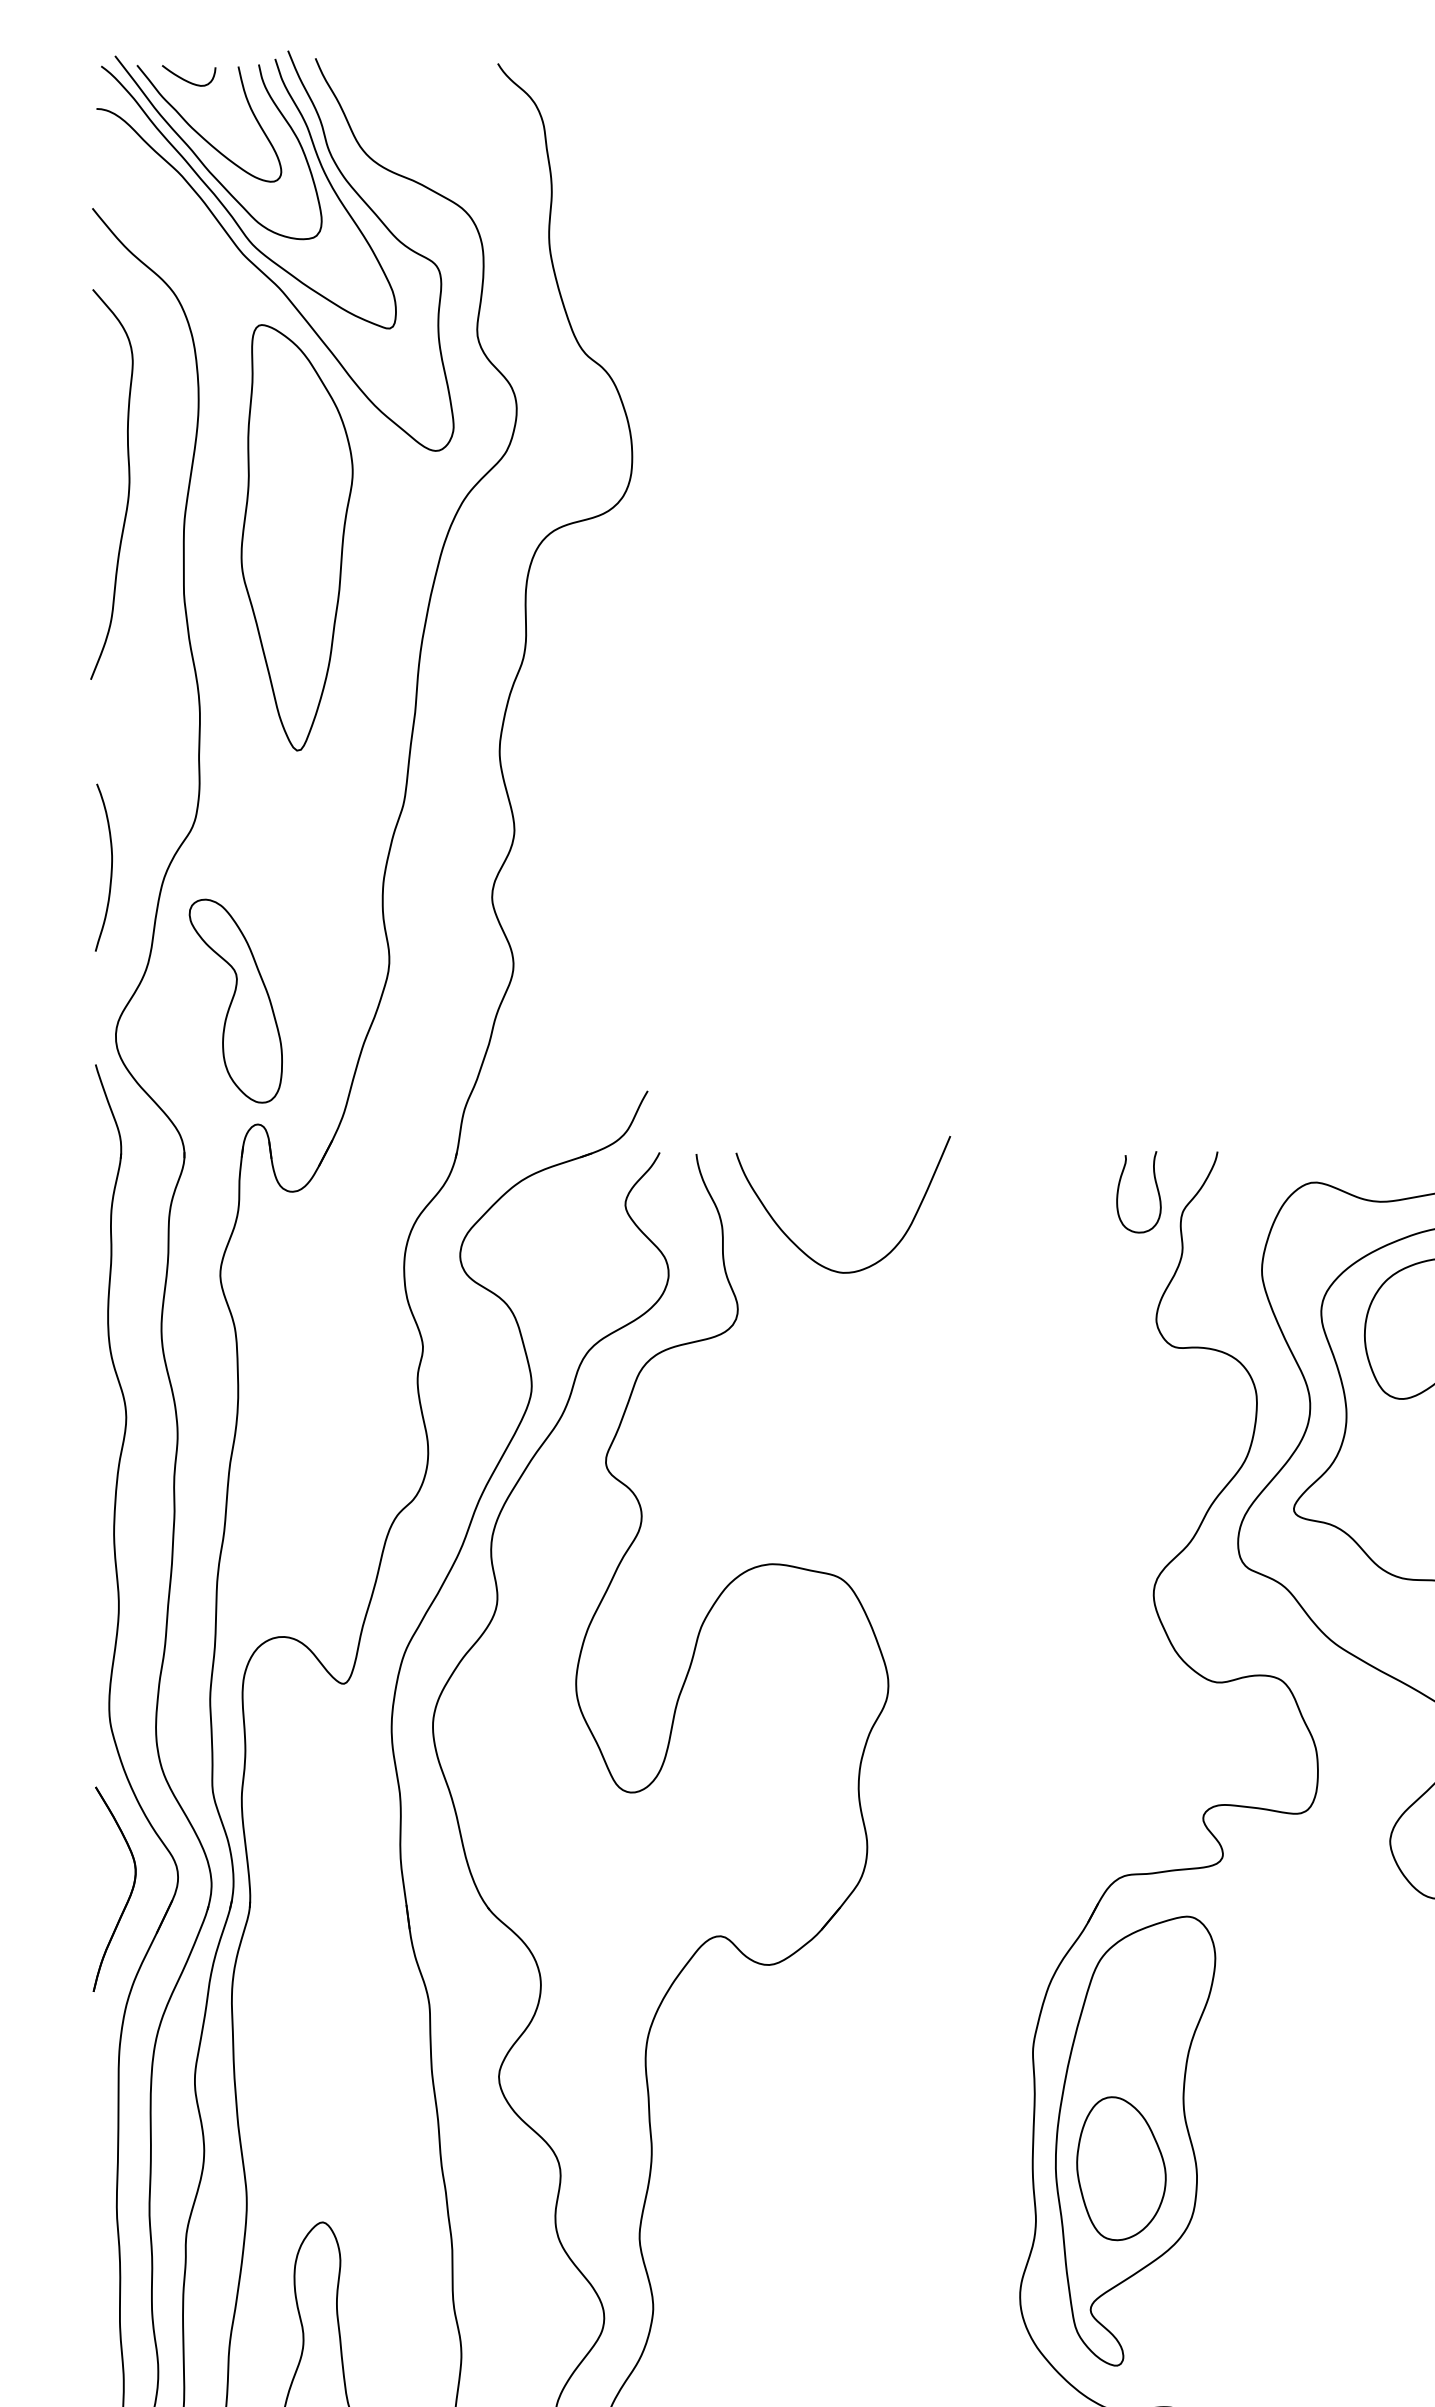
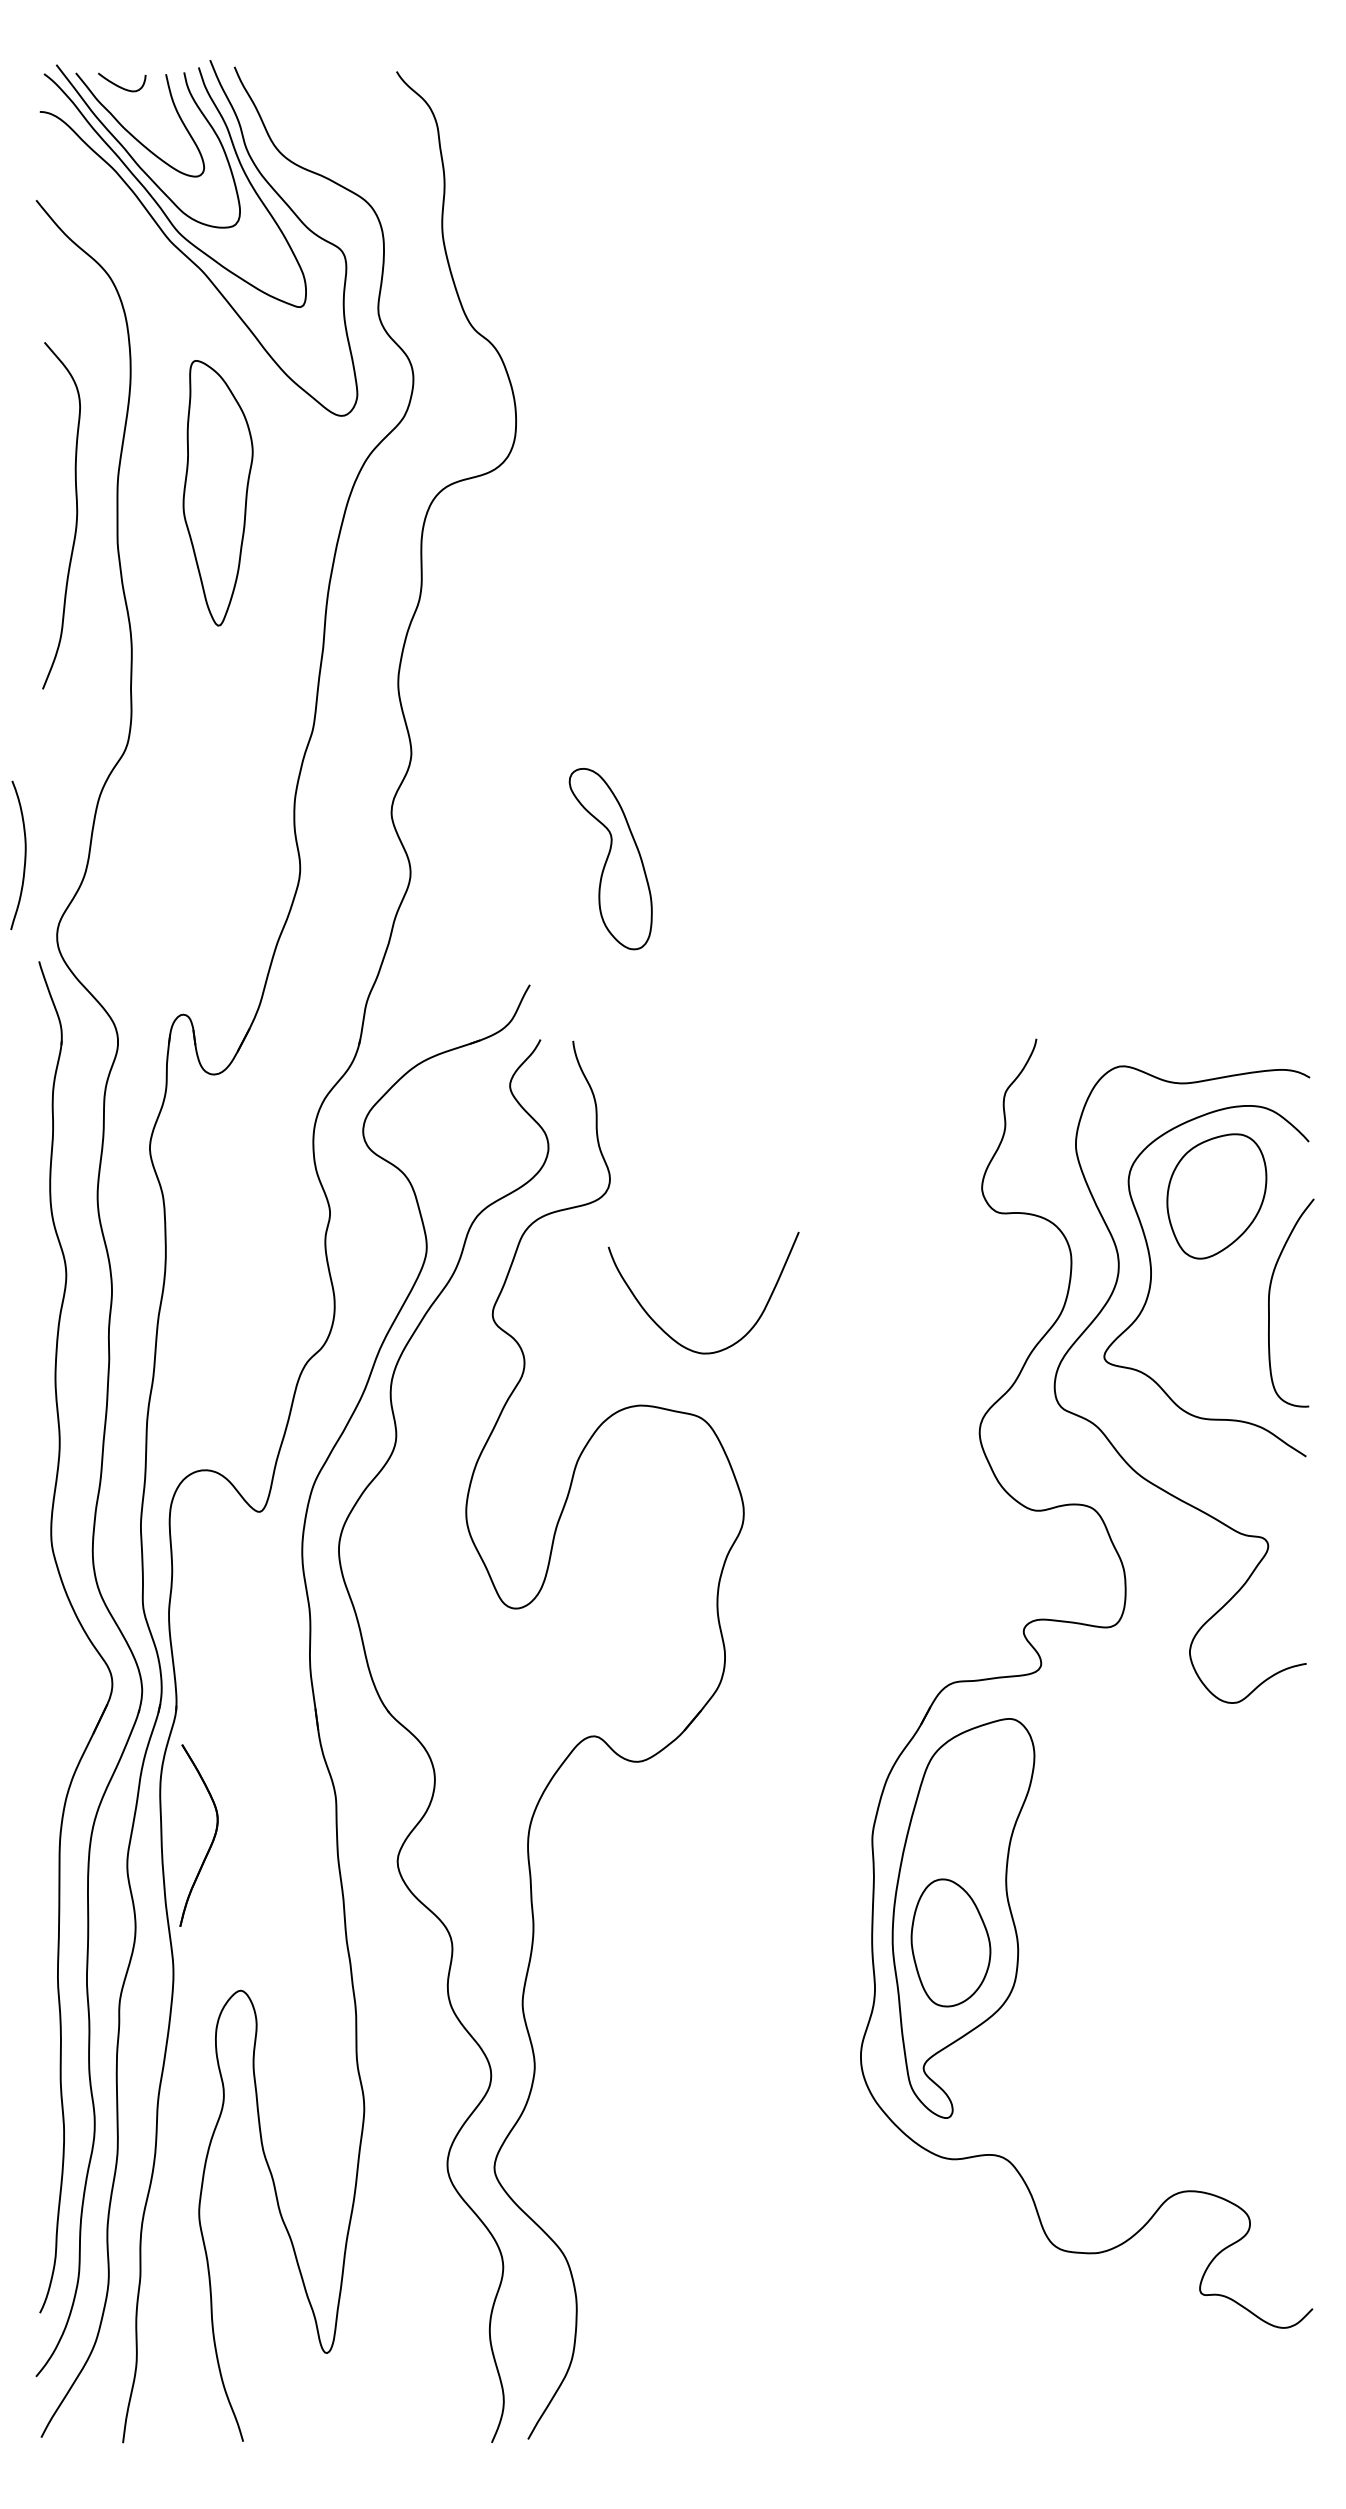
curve: (128, 484) -> (76, 515), moved
part: (296, 538) -> (217, 493), size x0.7
curve: (110, 867) -> (24, 855), moved
part: (235, 1001) -> (610, 859), moved
curve: (1155, 1186) -> (981, 1069), removed
curve: (807, 1253) -> (671, 1336), moved
part: (128, 1895) -> (211, 1841), moved

